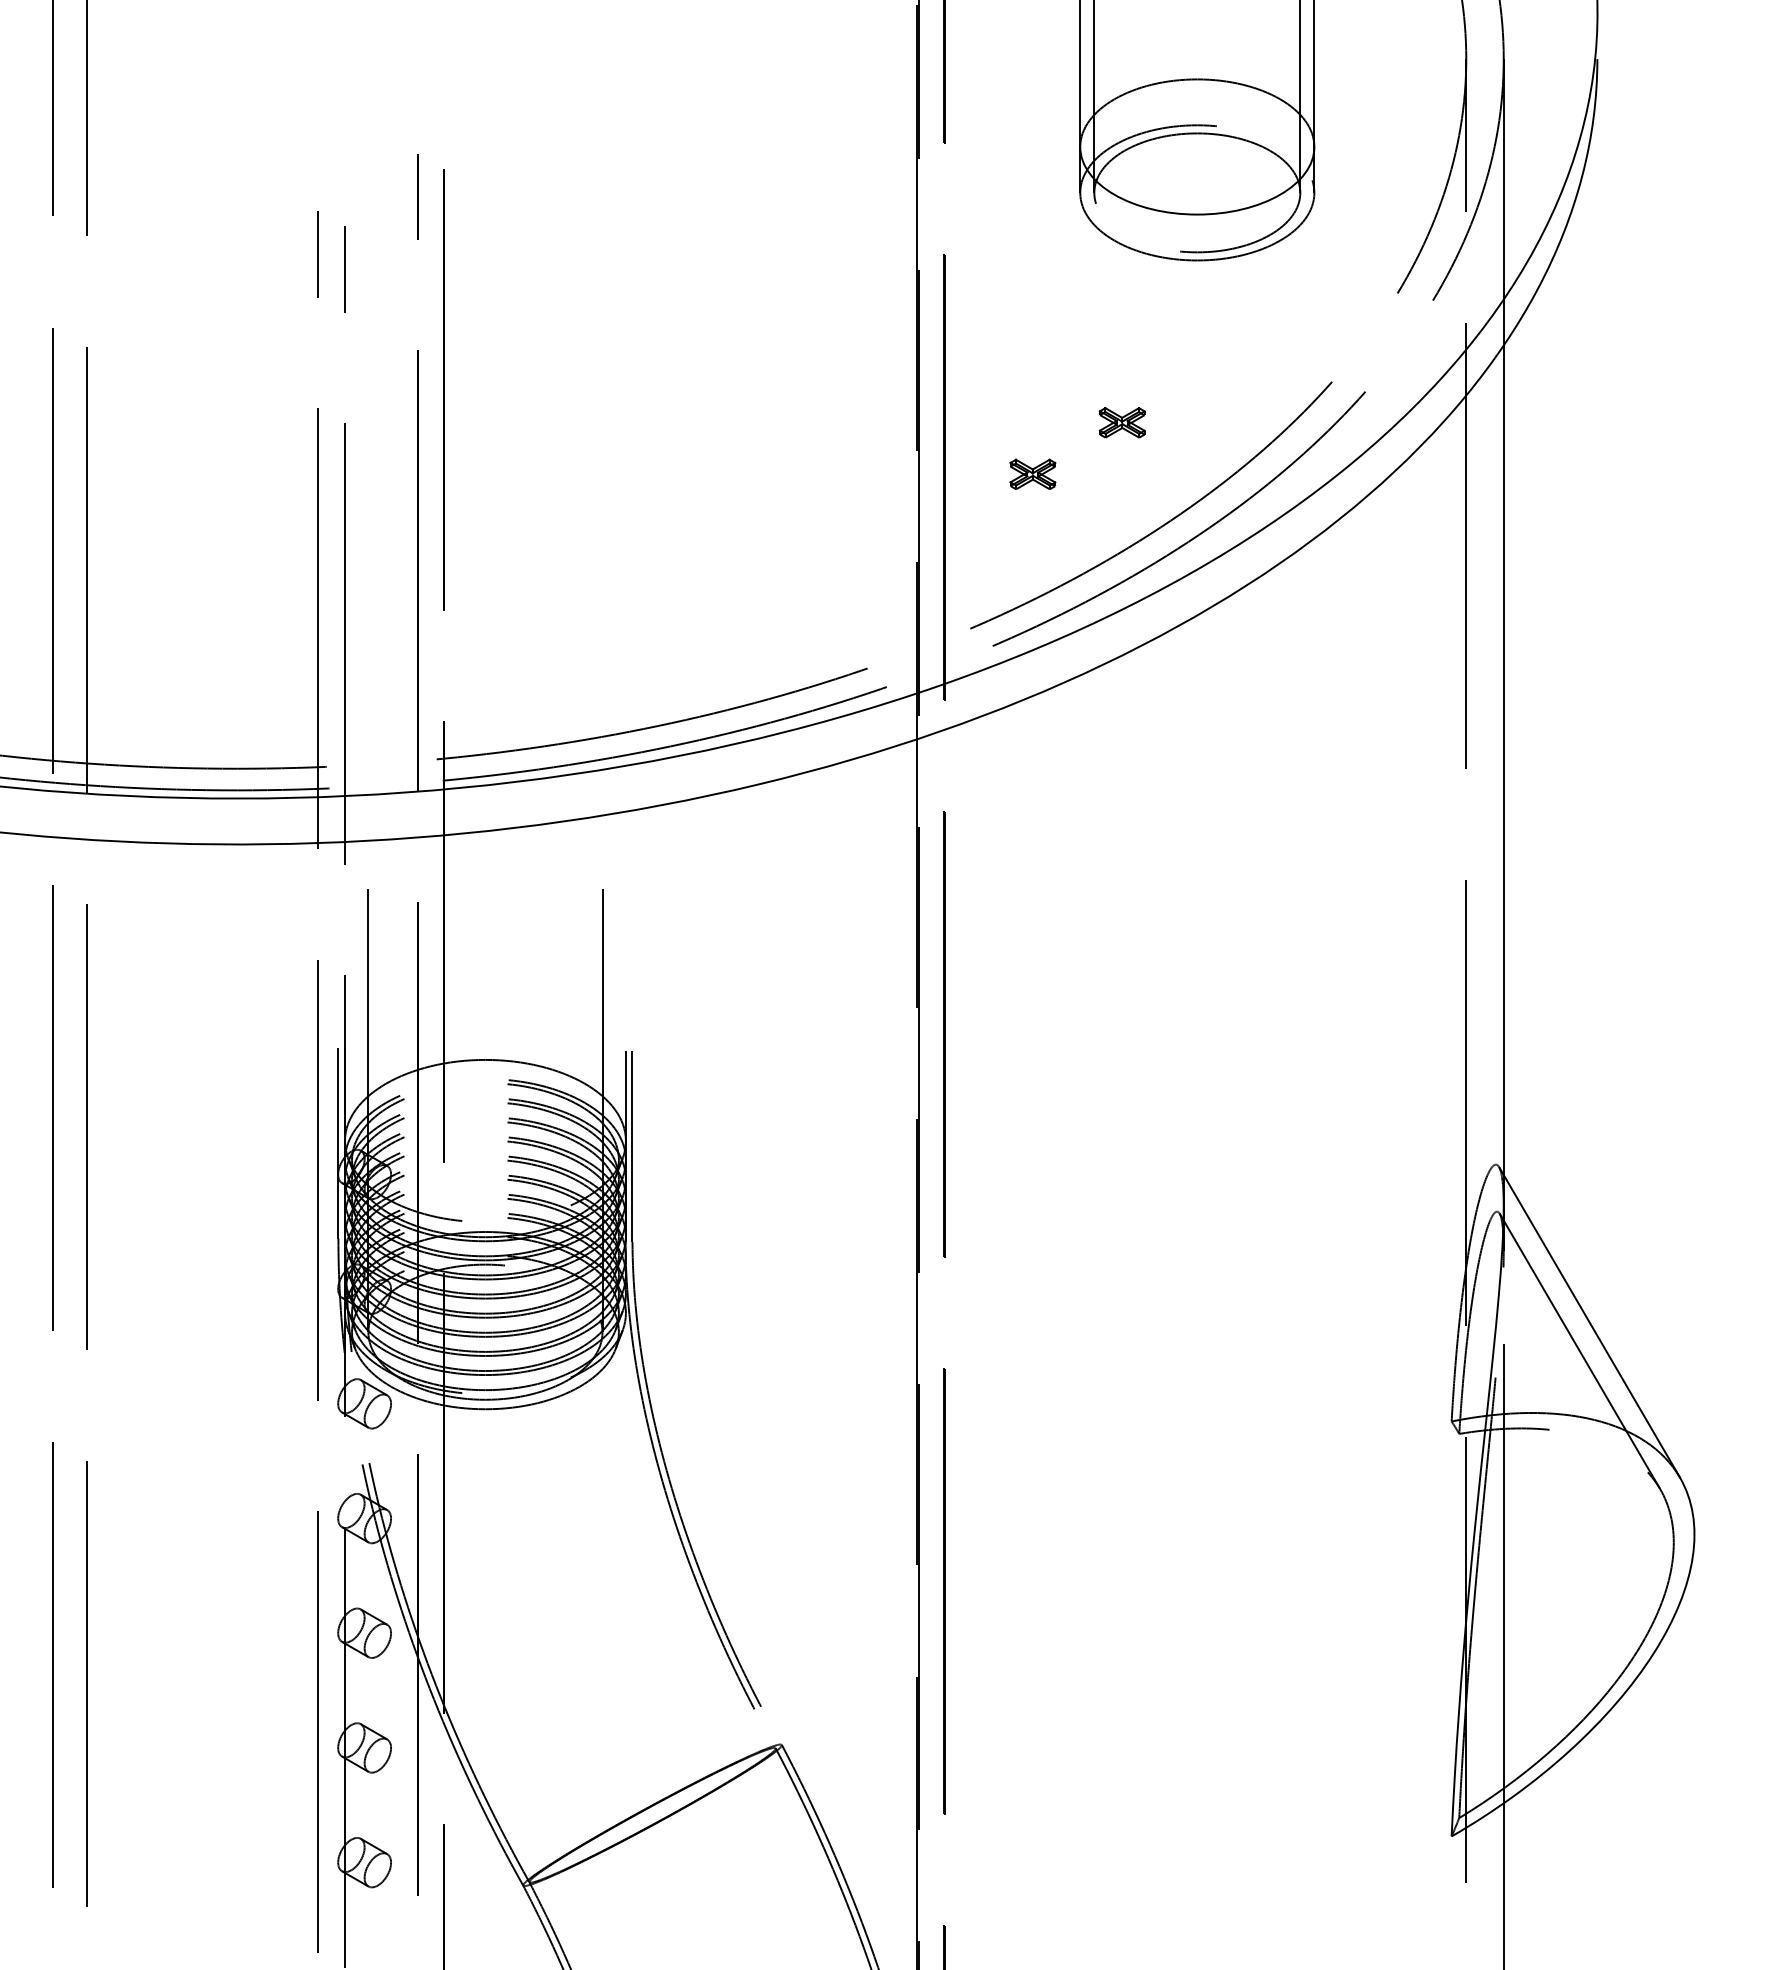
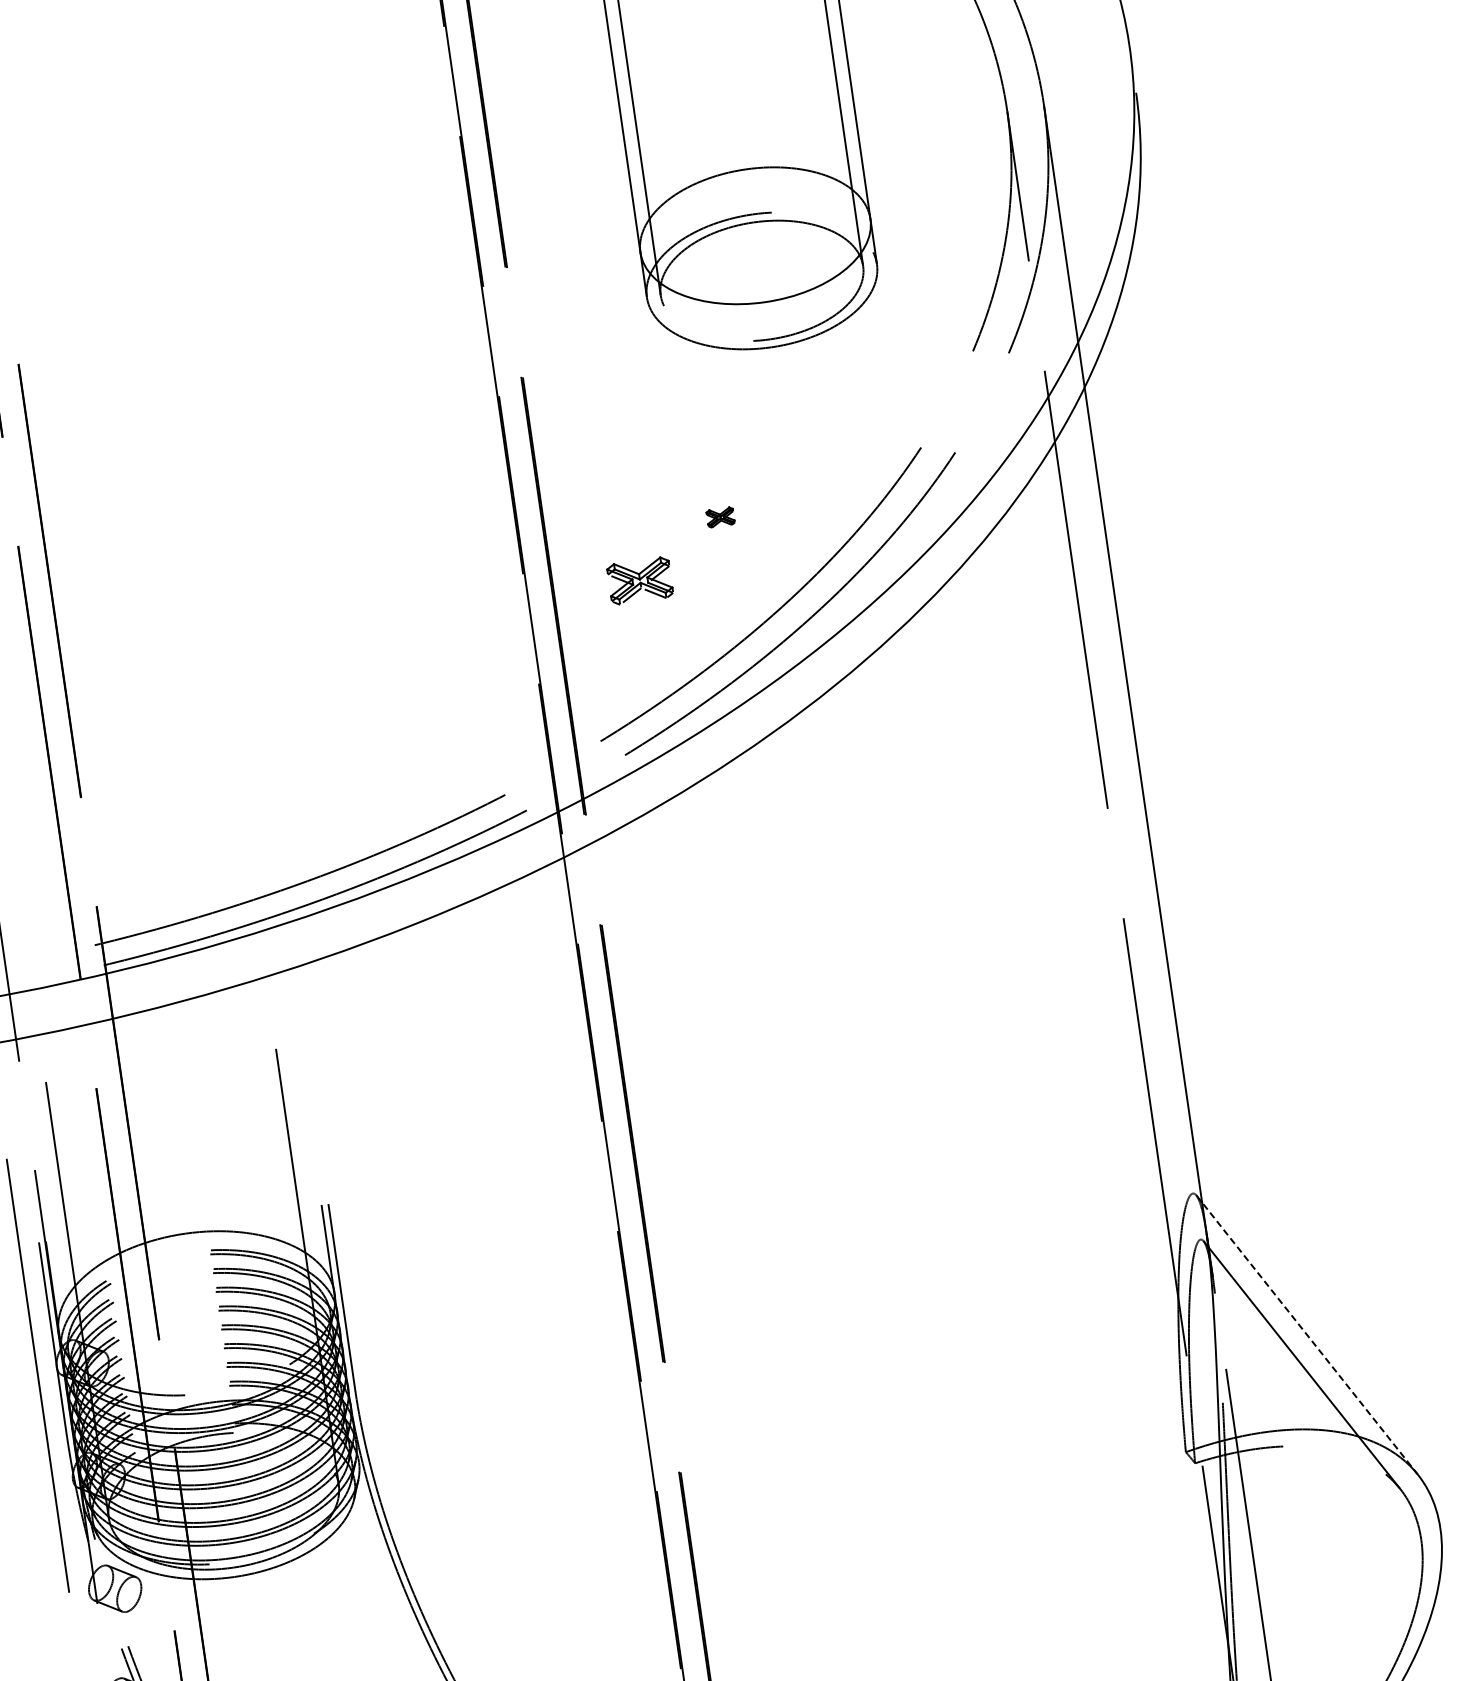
part: (1121, 422) -> (719, 517), size x0.6
part: (1032, 473) -> (639, 579), size x1.4
line: (1591, 1326) -> (1309, 1339), solid -> dashed

